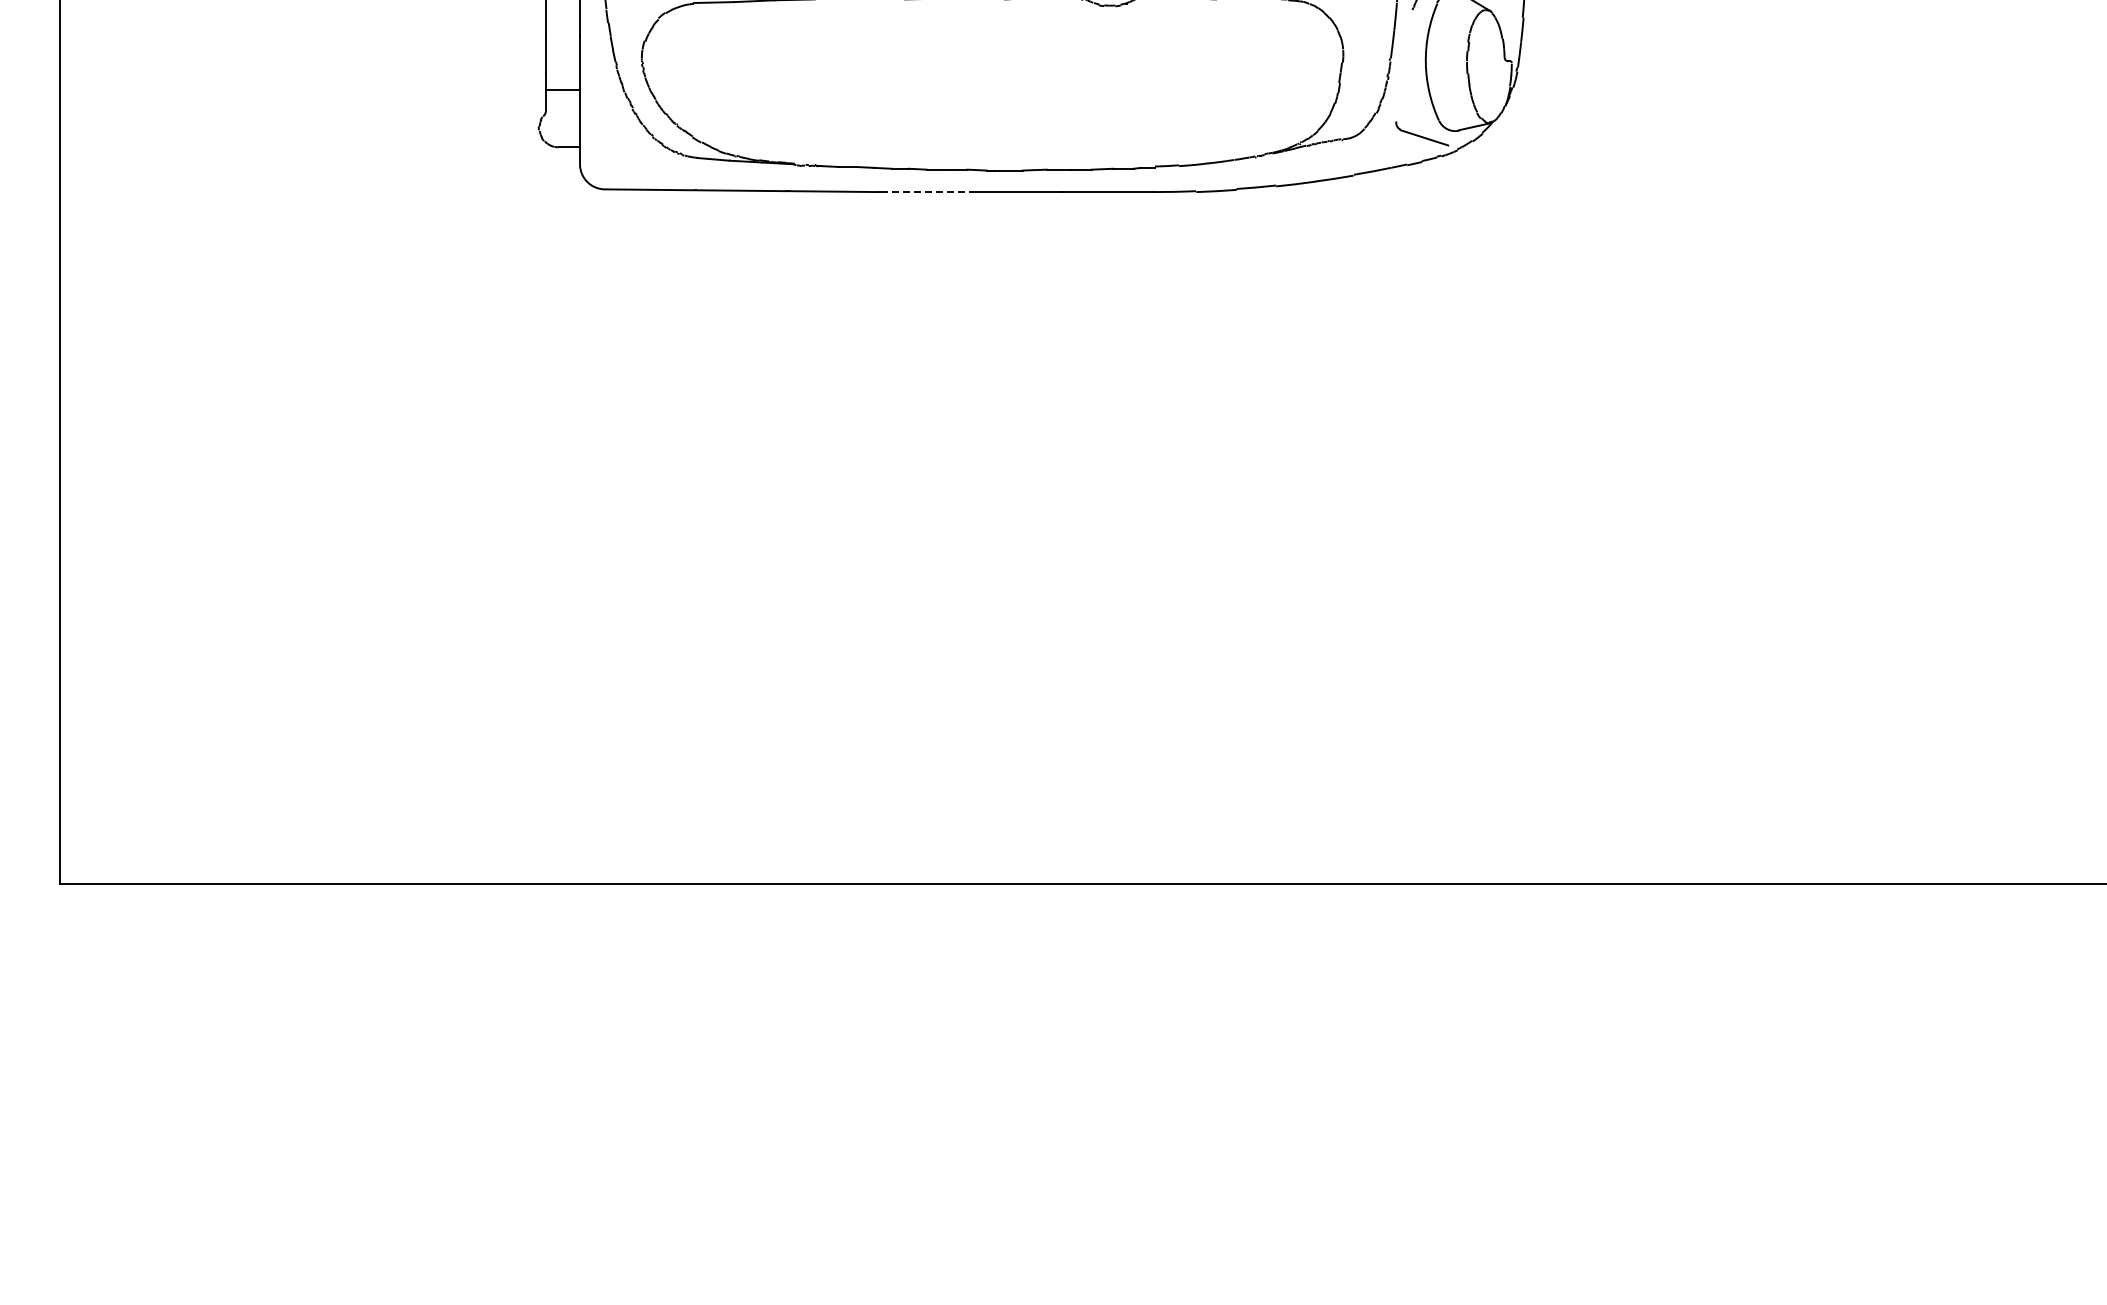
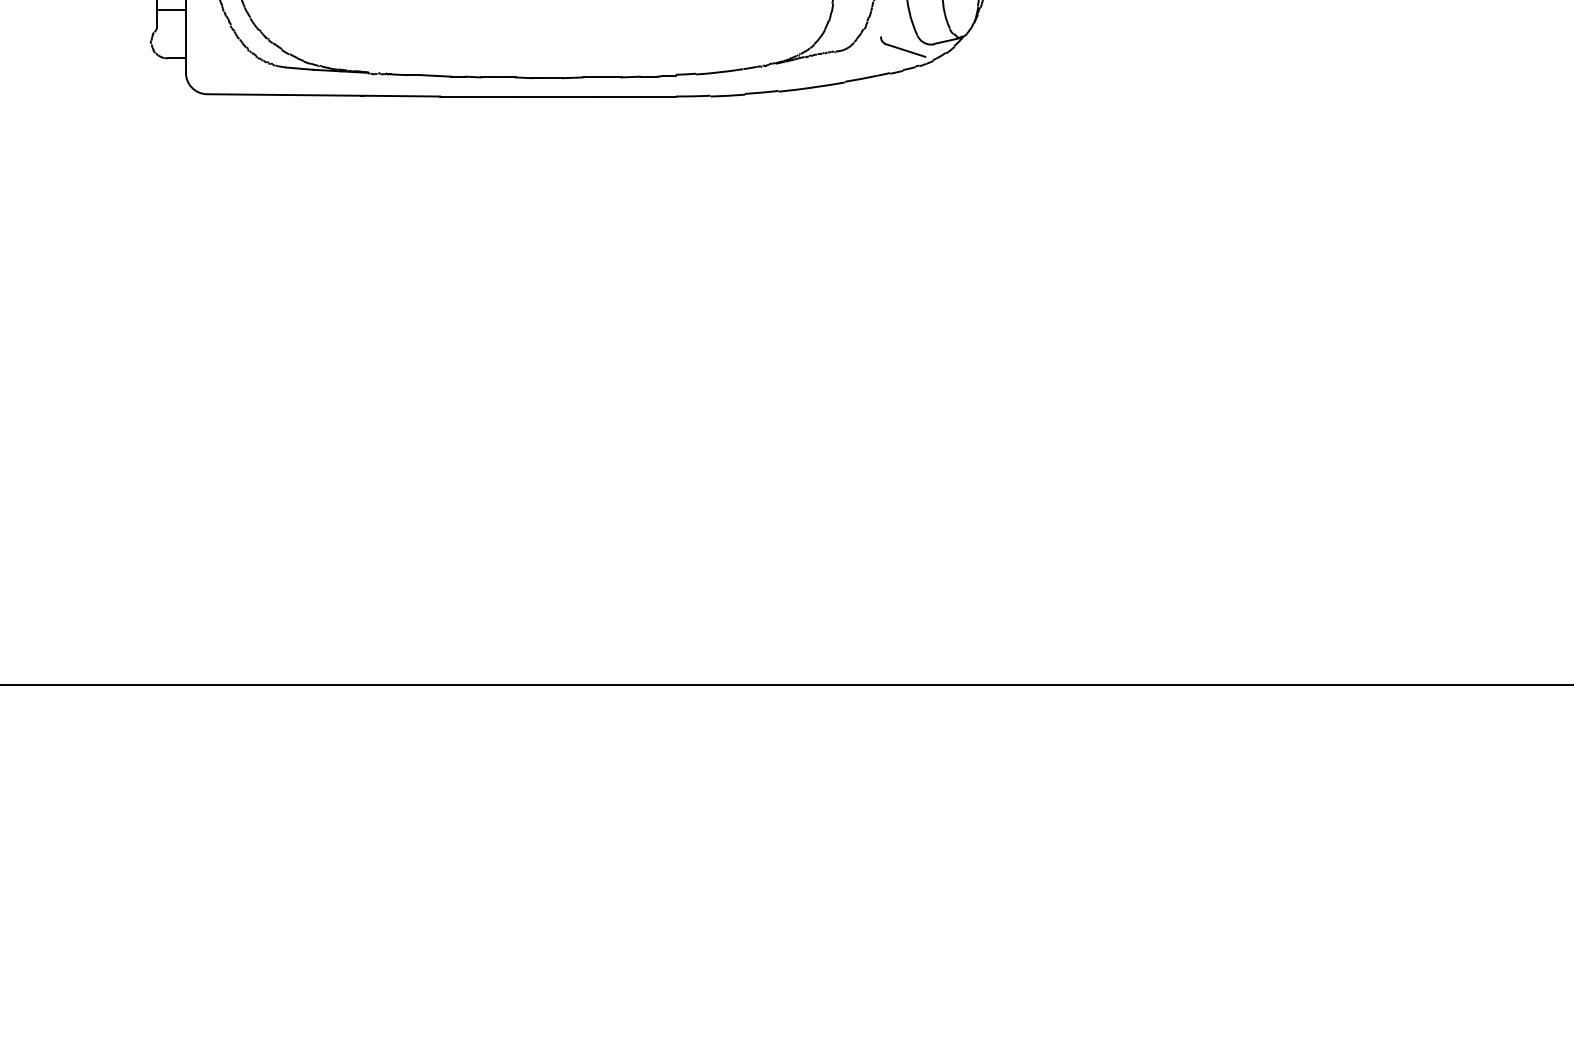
line: (925, 192) -> (480, 96), dashed -> solid

